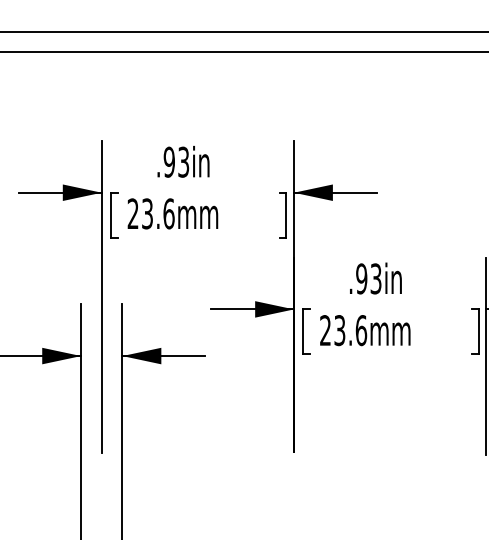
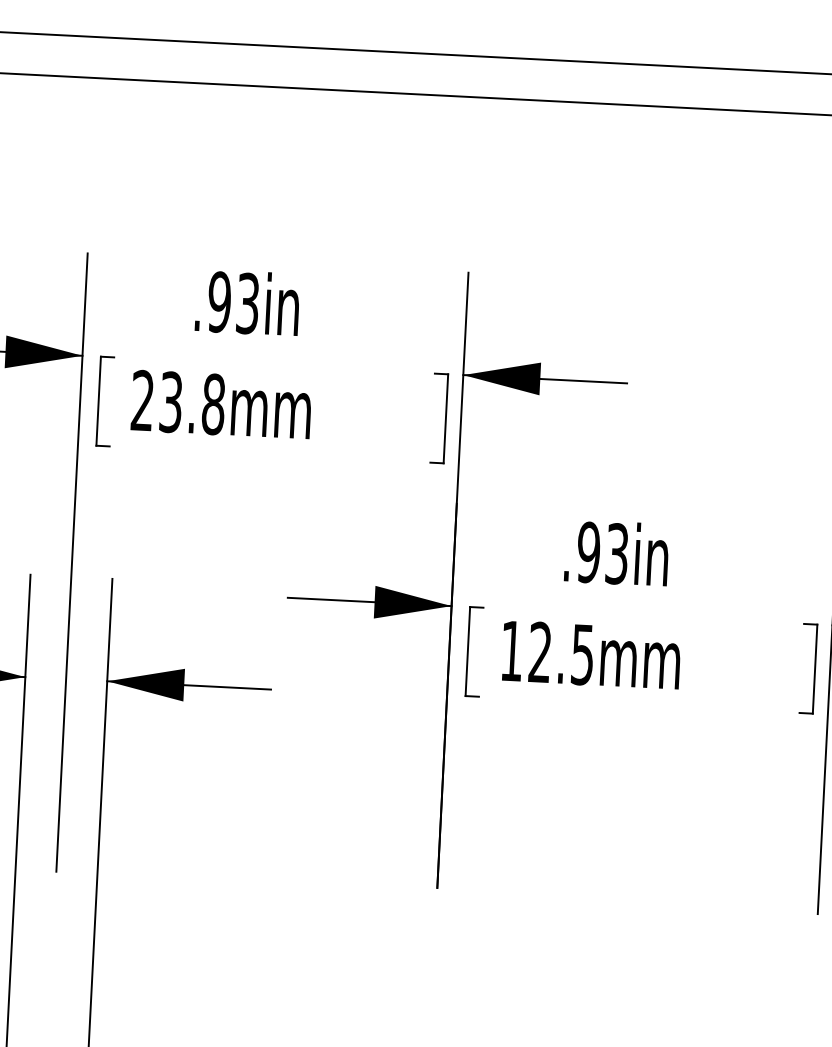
text: (168, 213) -> (212, 403), 23.6mm -> 23.8mm
text: (343, 330) -> (547, 652), 23.6mm -> 12.5mm

